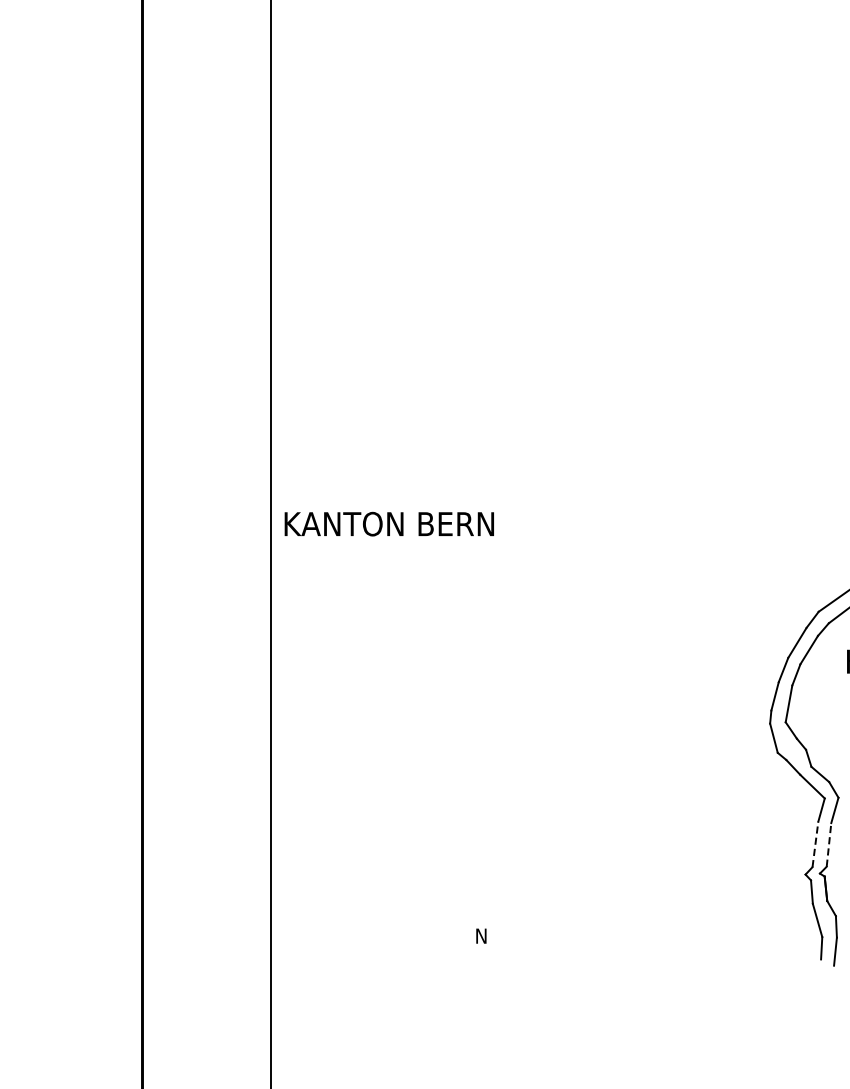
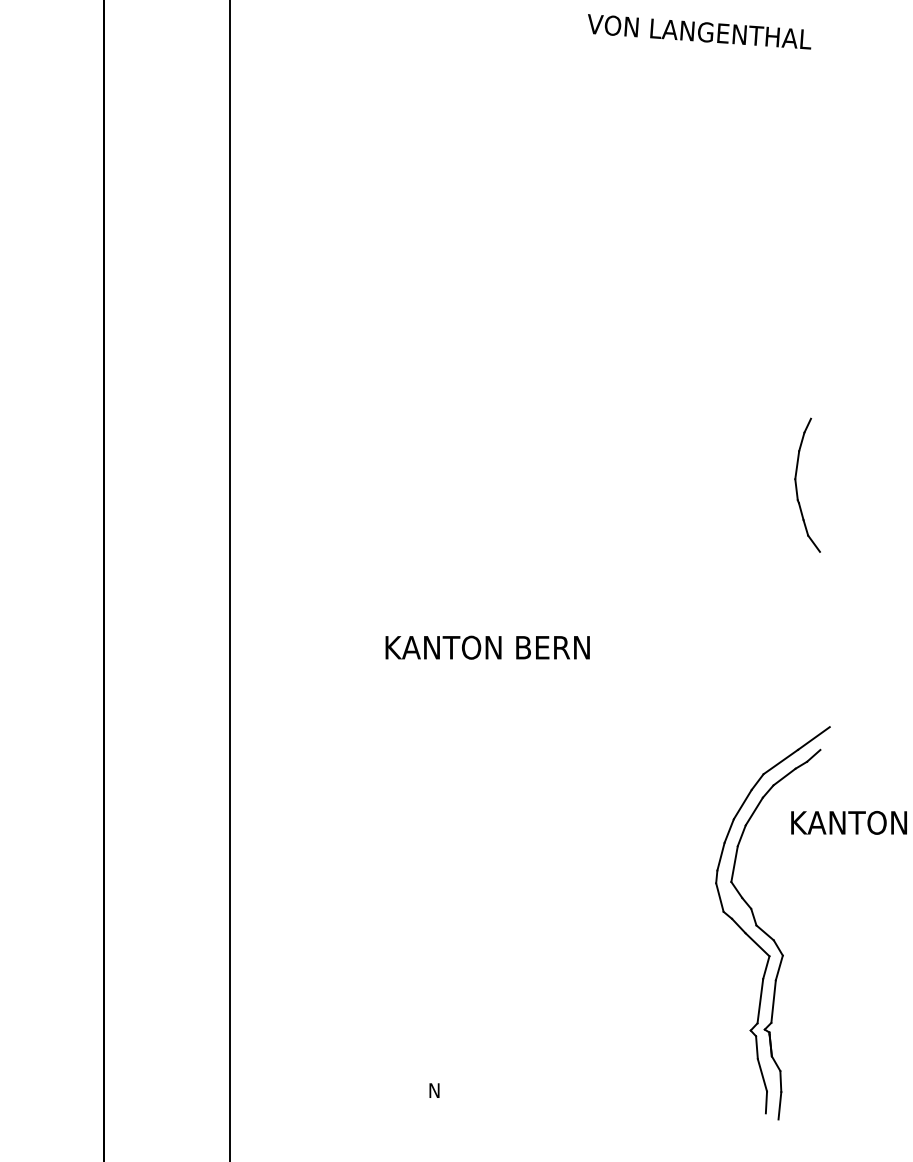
text: (389, 523) -> (487, 647), moved
line: (815, 843) -> (760, 1000), dashed -> solid
line: (828, 844) -> (773, 1001), dashed -> solid

